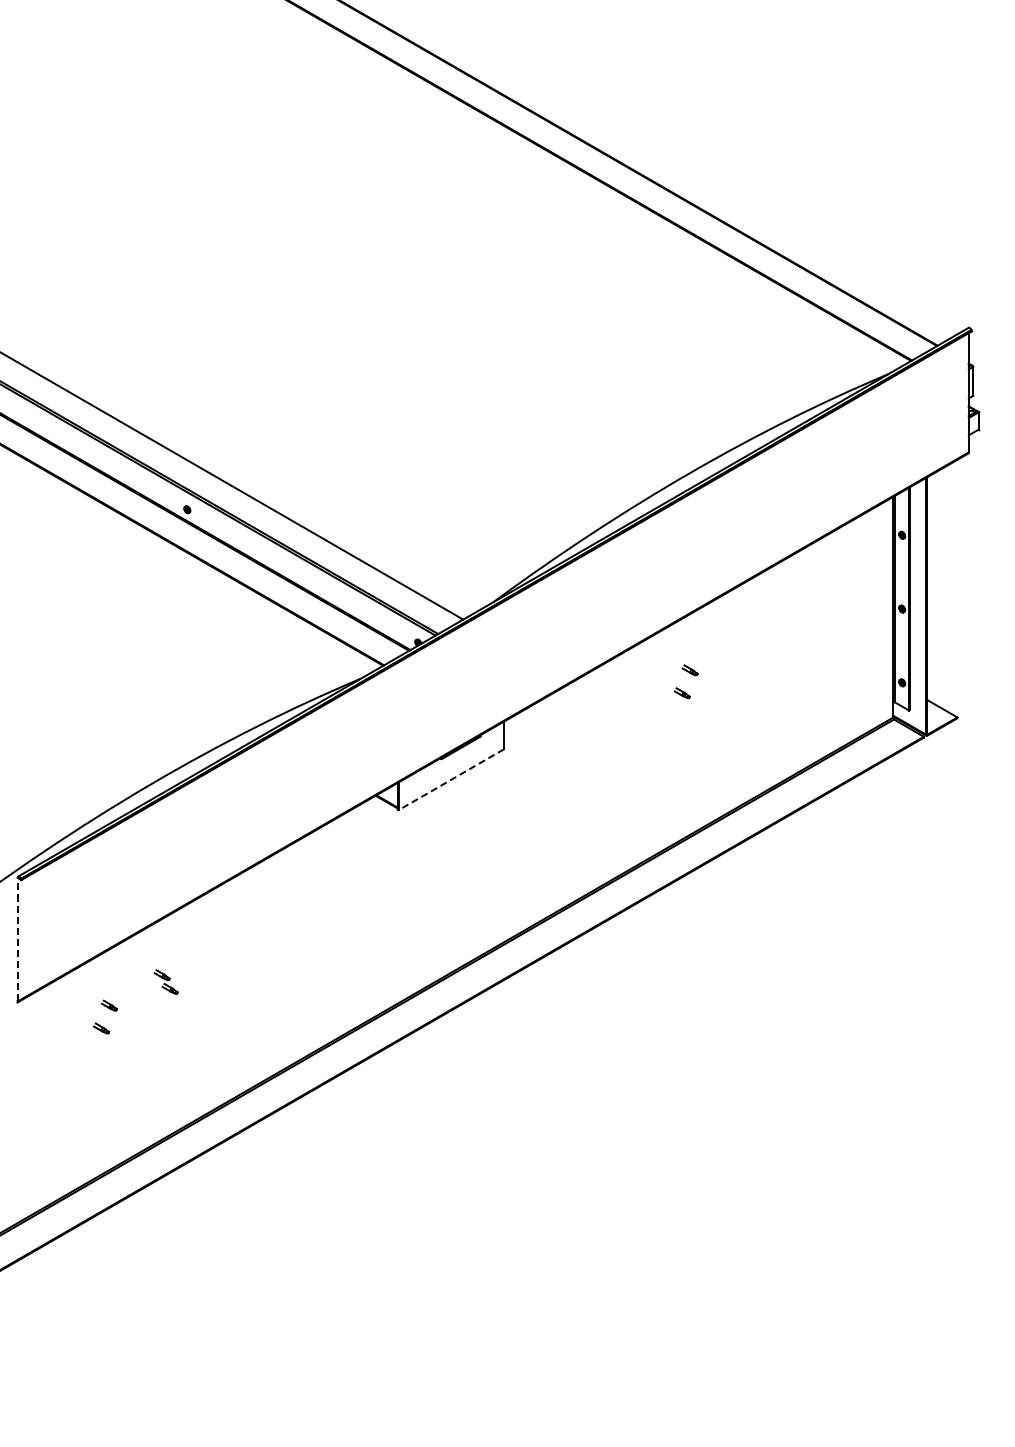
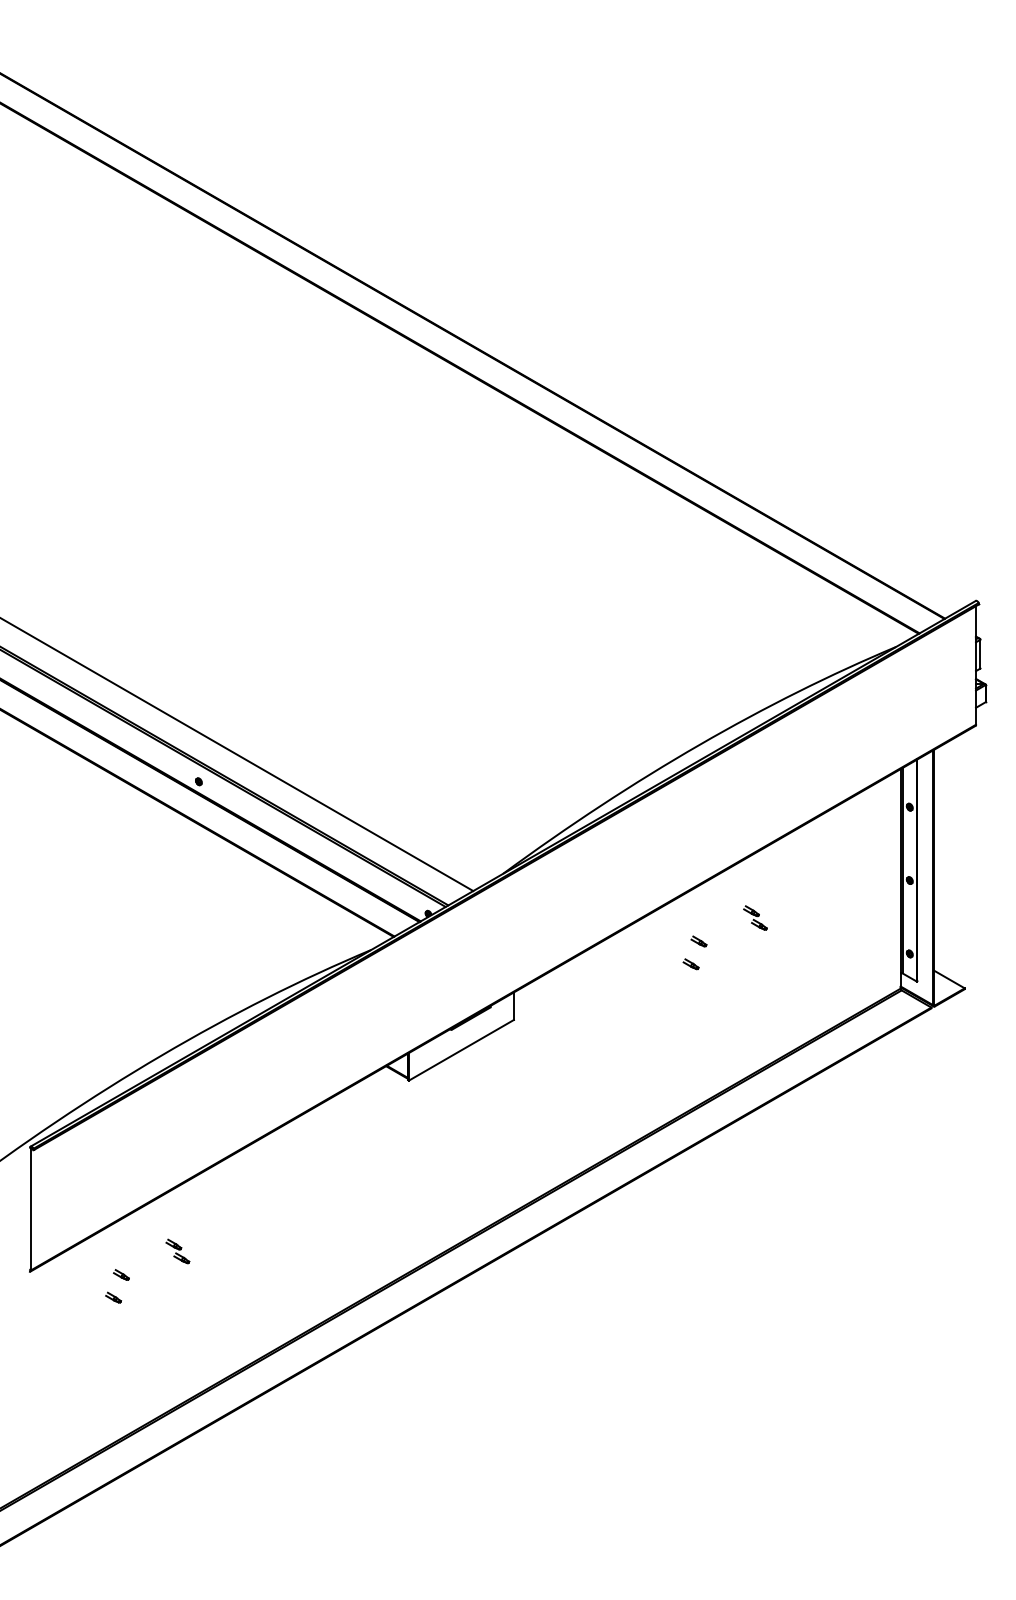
part: (747, 646) -> (755, 917), added
line: (451, 779) -> (461, 1050), dashed -> solid
line: (18, 938) -> (30, 1208), dashed -> solid

